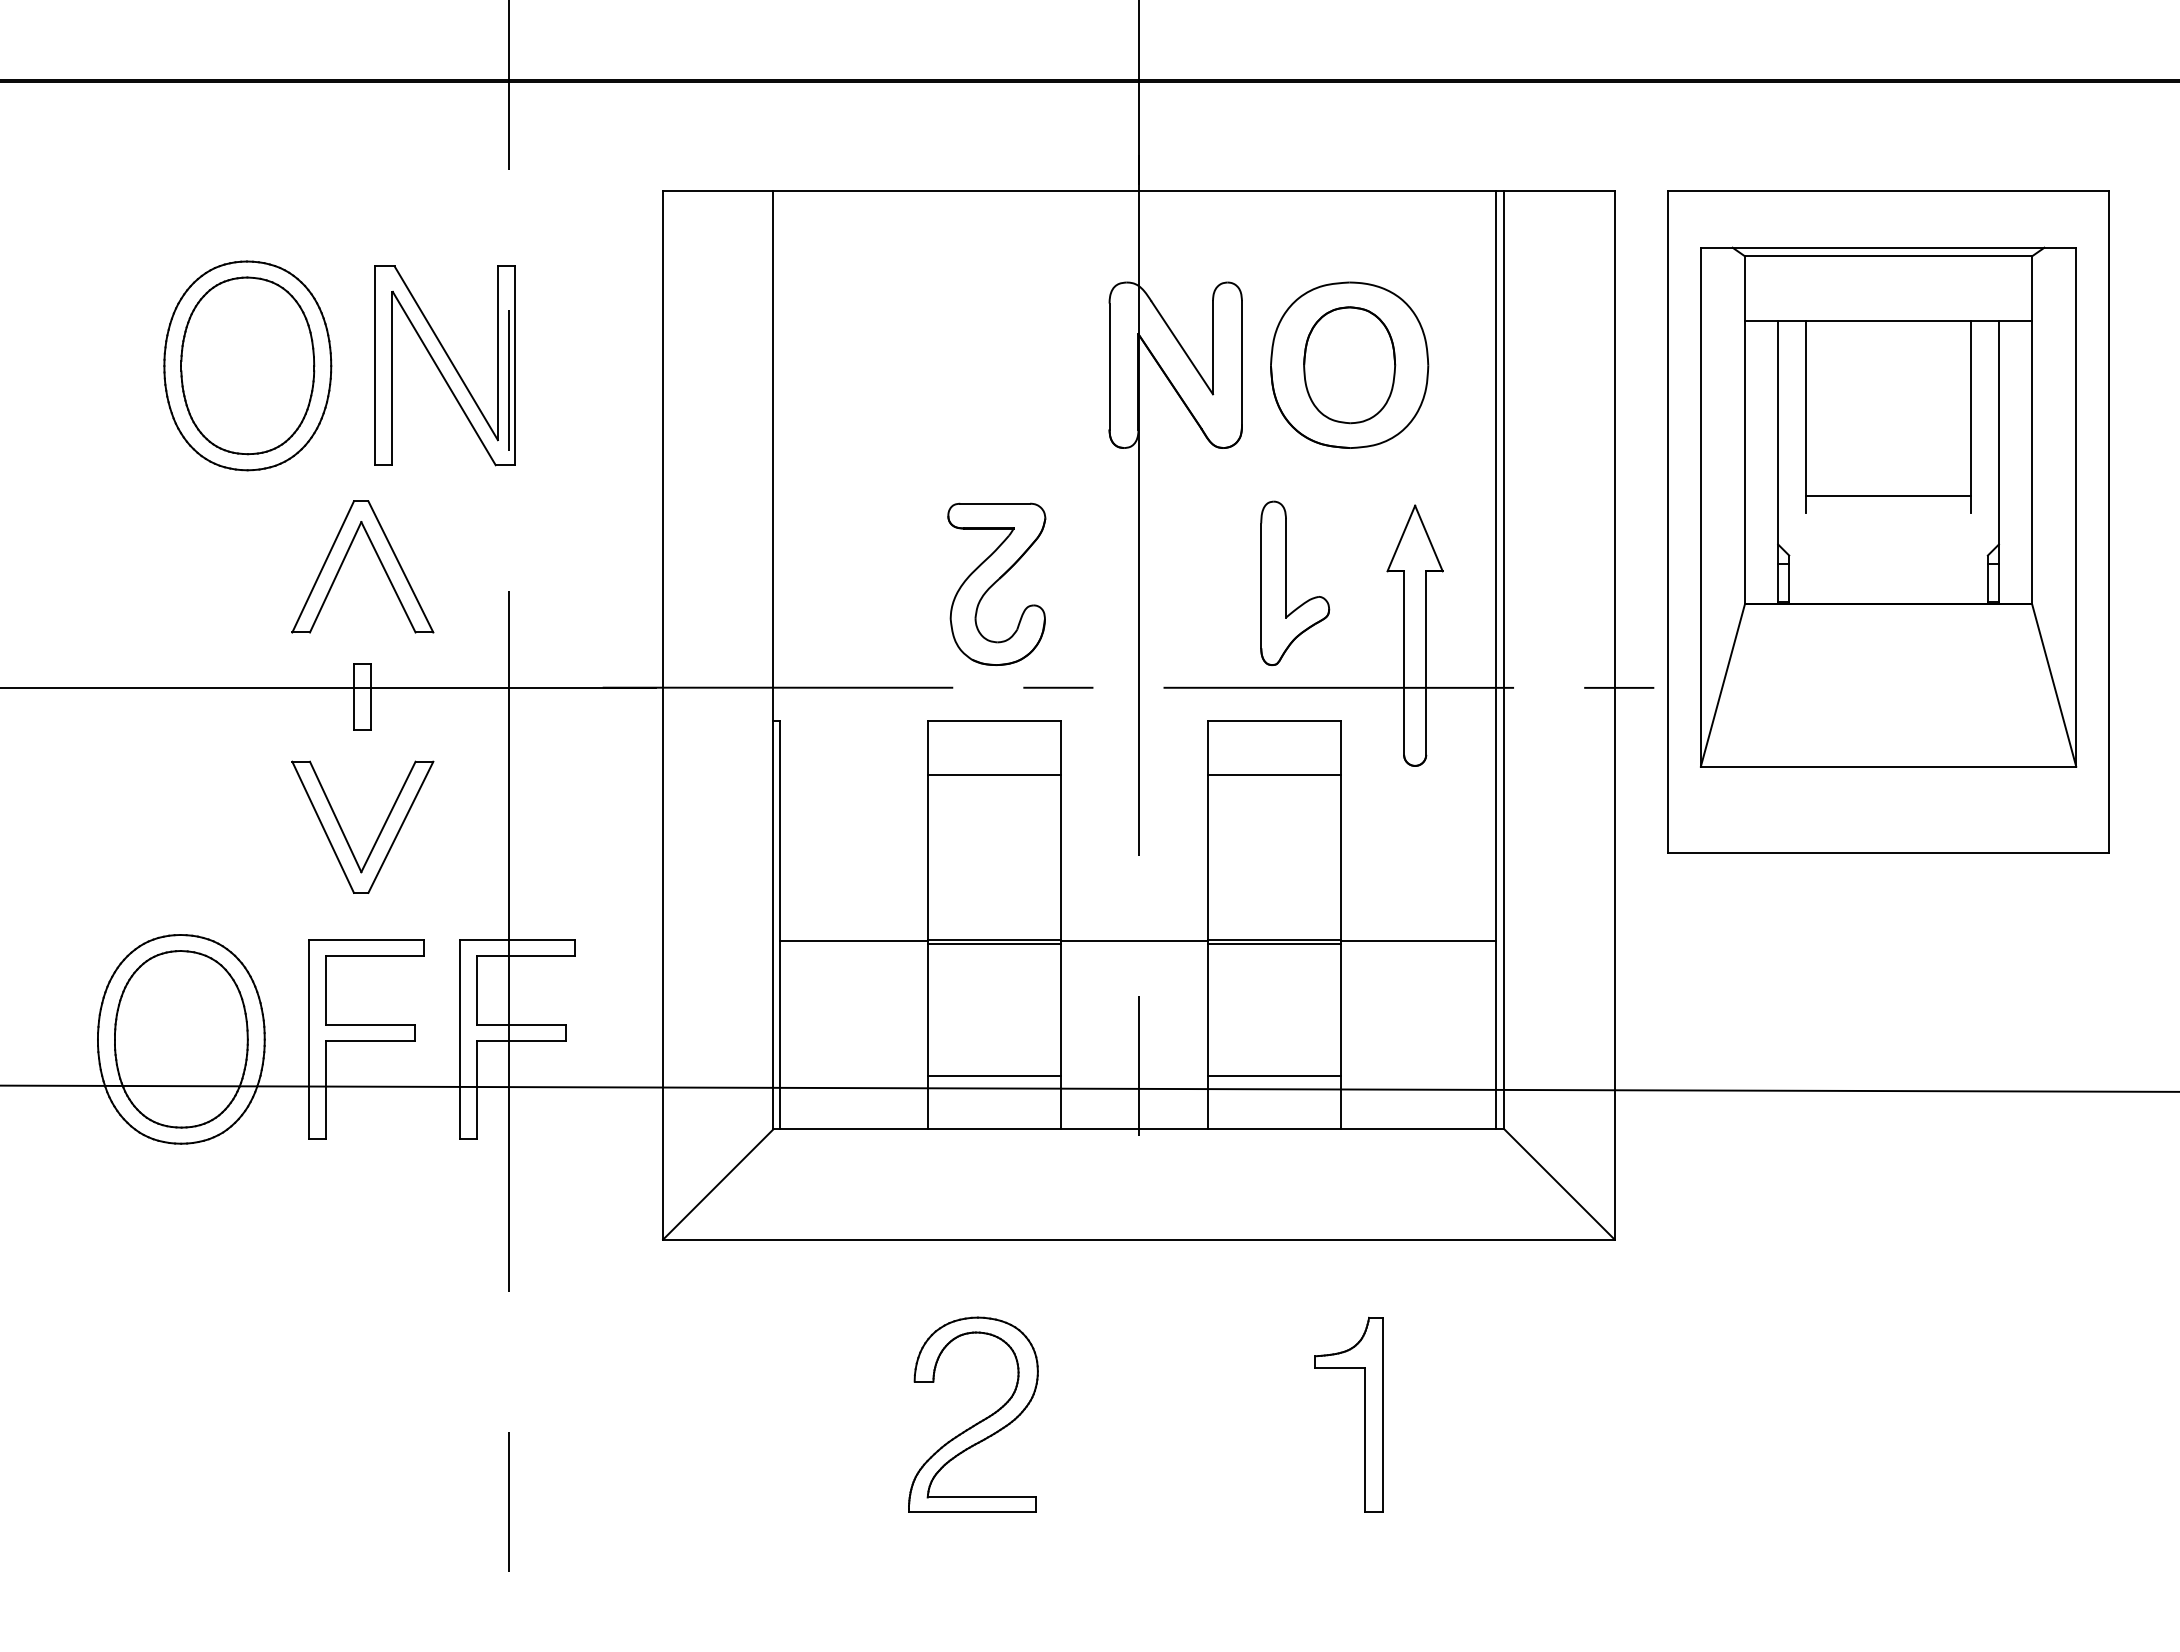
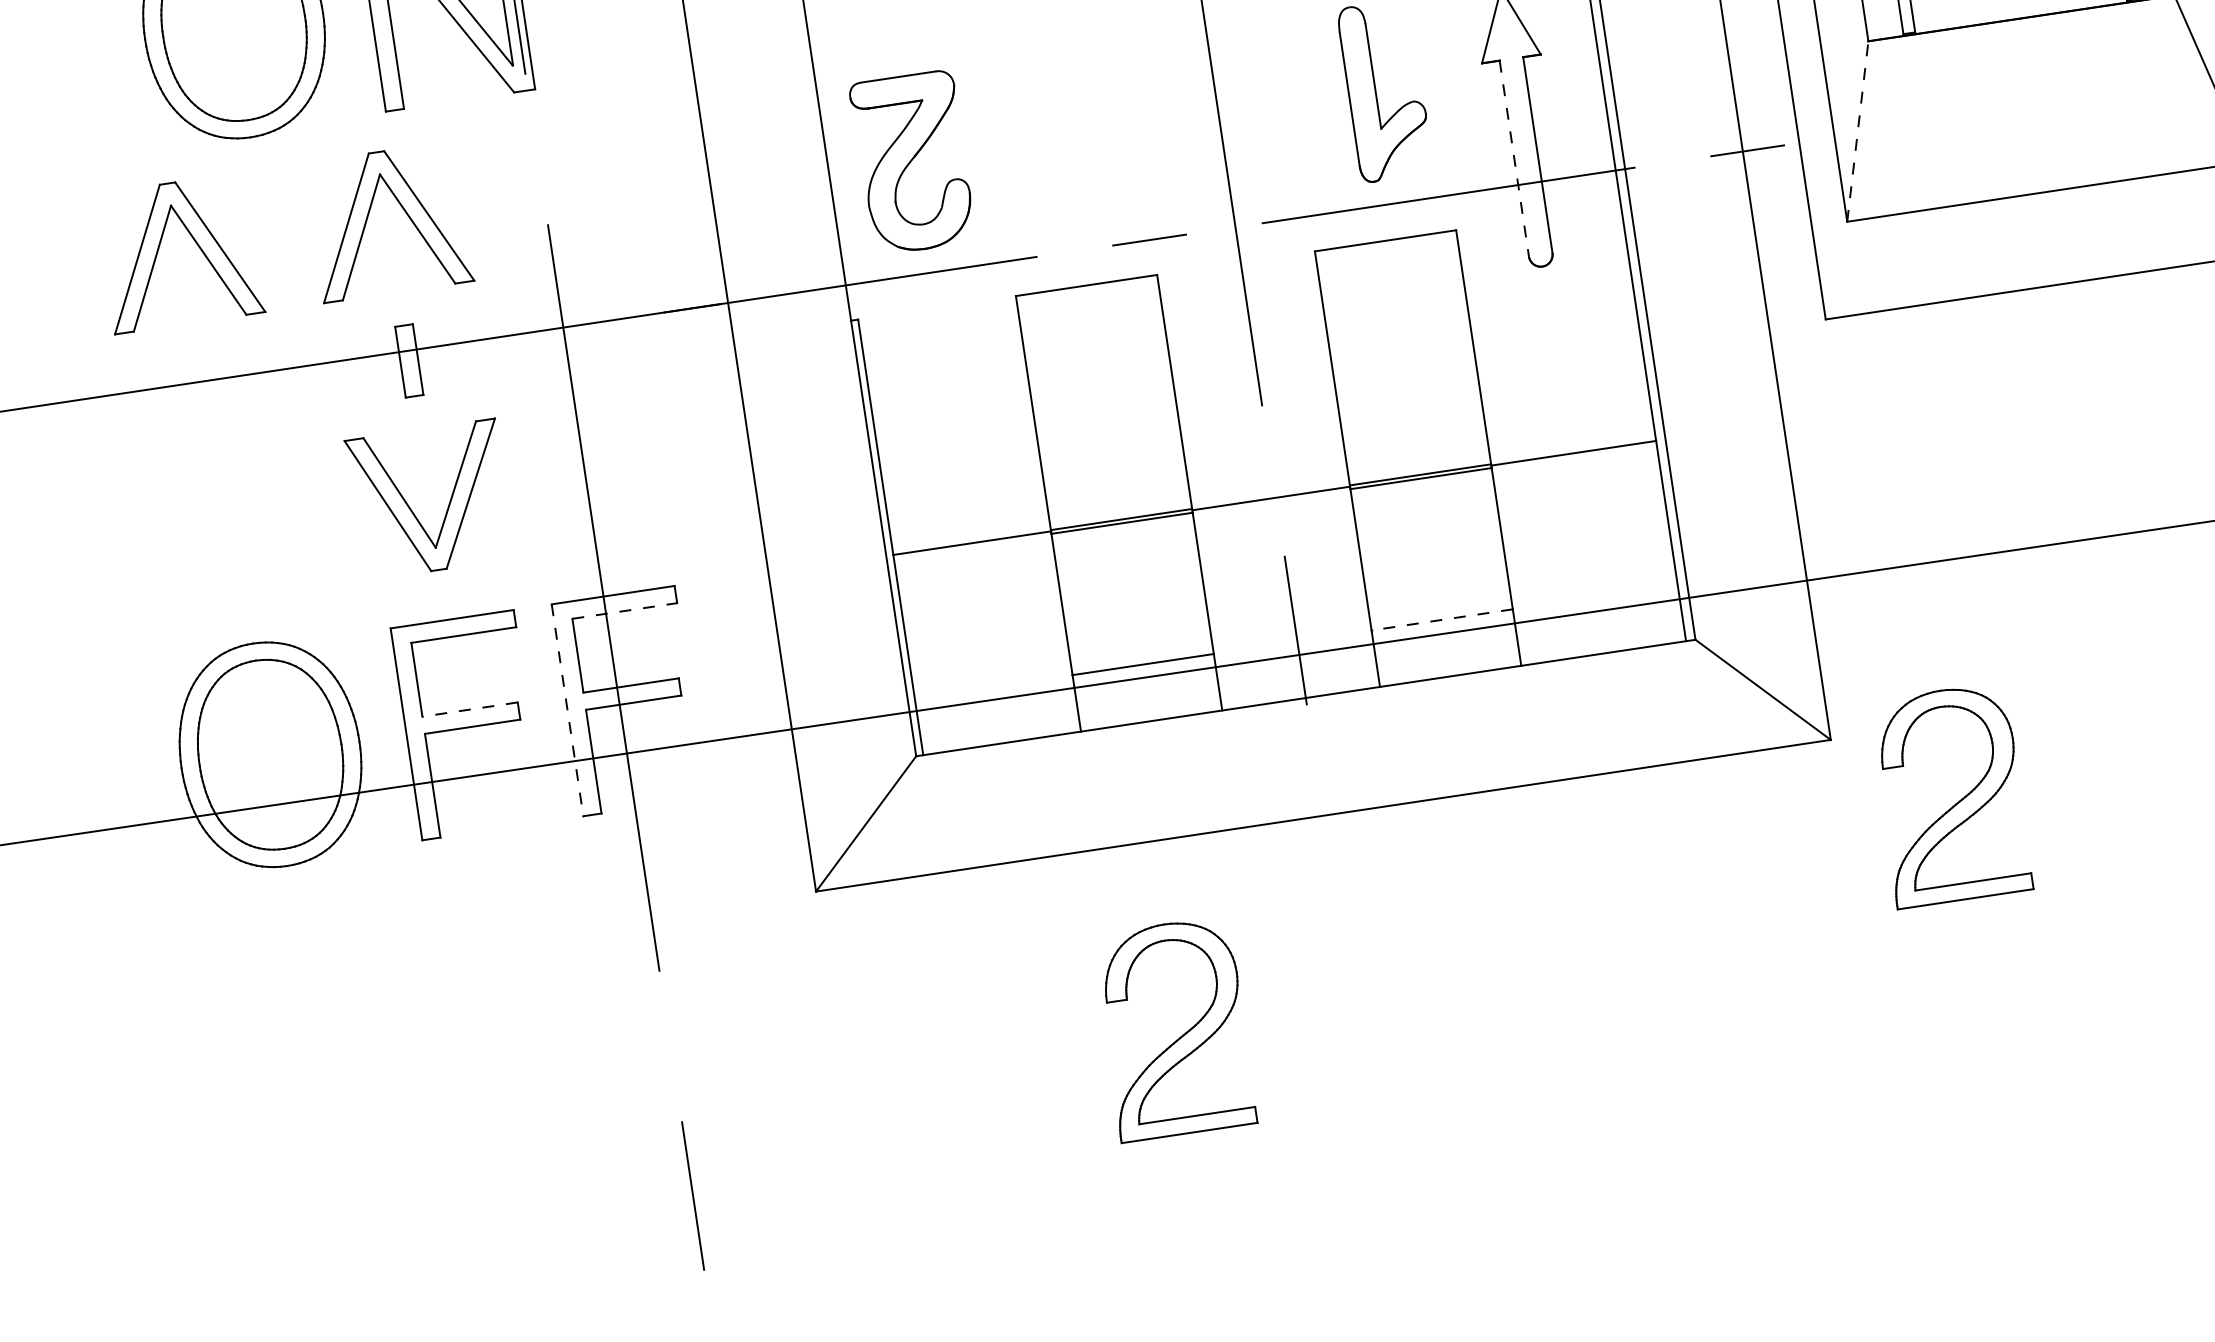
part: (182, 559) -> (195, 242), added
part: (996, 583) -> (912, 161), moved
line: (1404, 663) -> (1514, 159), solid -> dashed
line: (1723, 684) -> (1858, 130), solid -> dashed
line: (994, 774) -> (1095, 342), removed
line: (1274, 774) -> (1393, 298), removed
line: (526, 956) -> (625, 611), solid -> dashed
line: (370, 1025) -> (469, 709), solid -> dashed
line: (459, 1039) -> (567, 710), solid -> dashed
line: (1274, 1076) -> (1442, 620), solid -> dashed
part: (1721, 1314) -> (1956, 802), added
part: (1364, 1414) -> (1591, 966), removed

